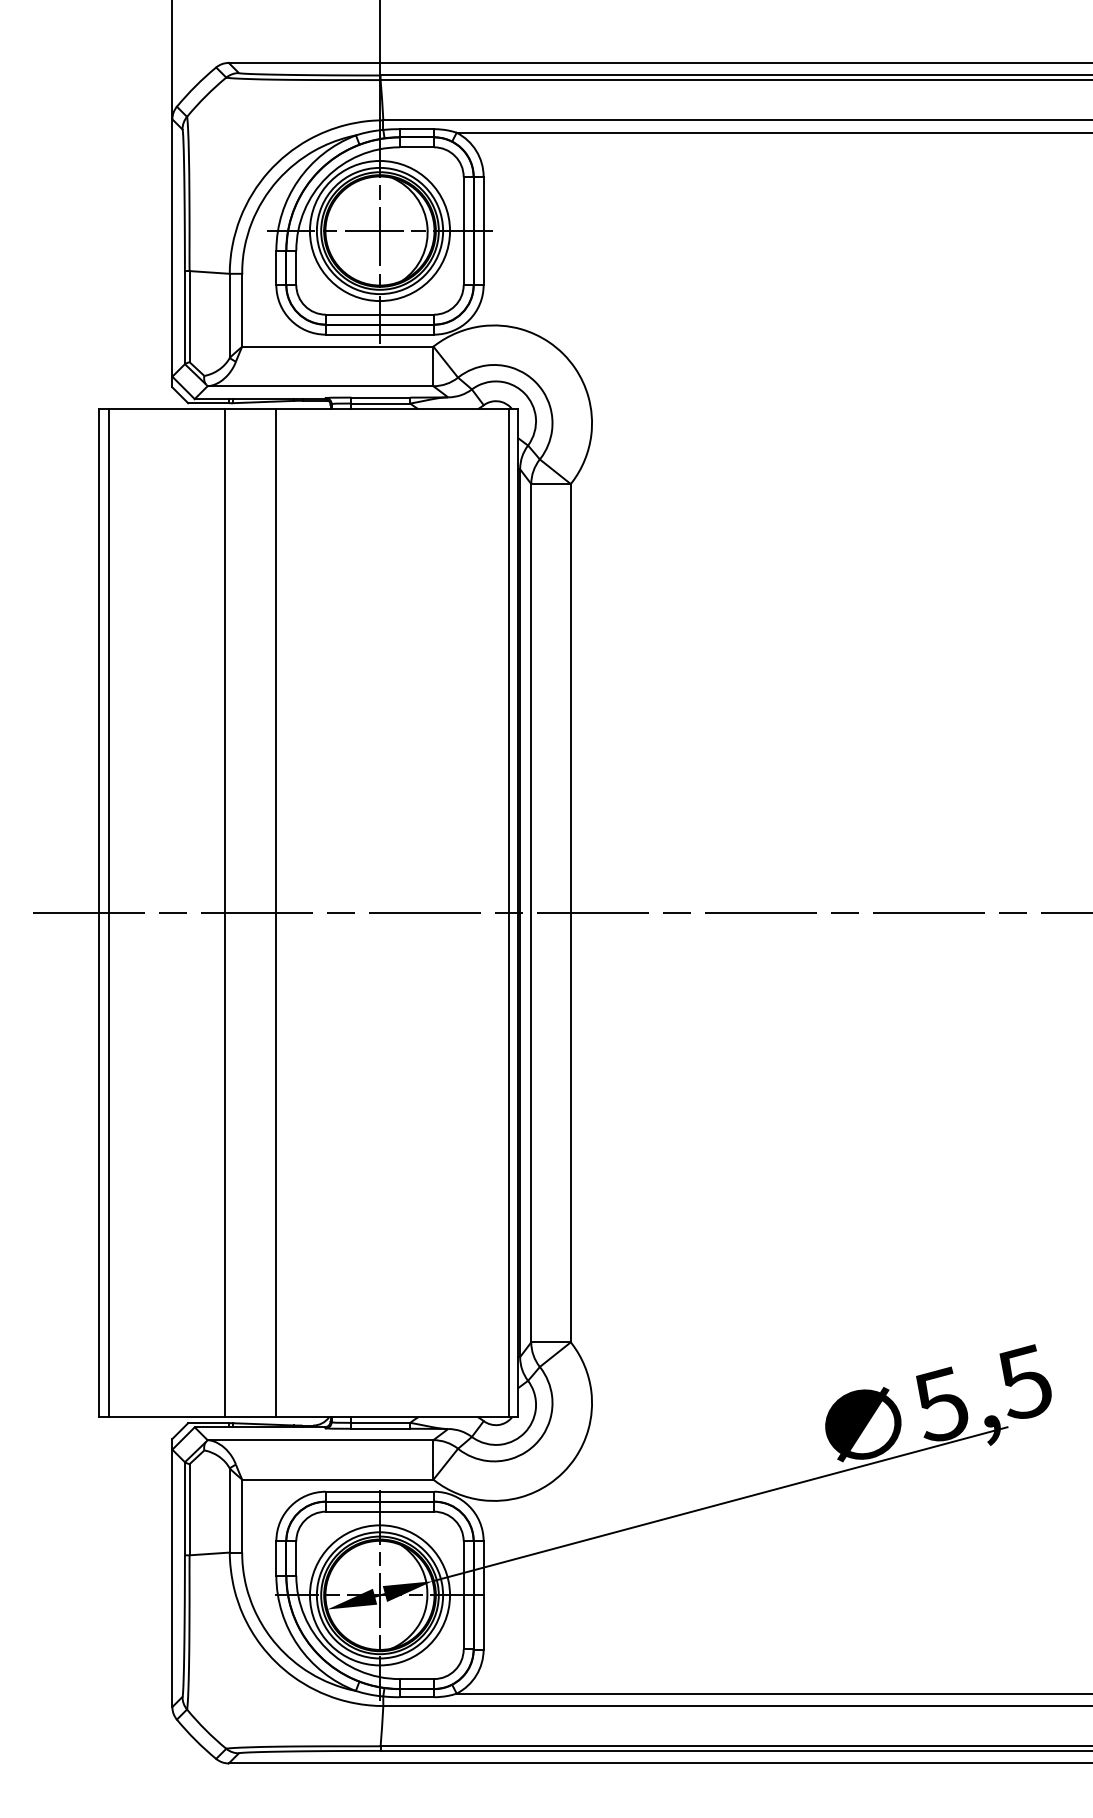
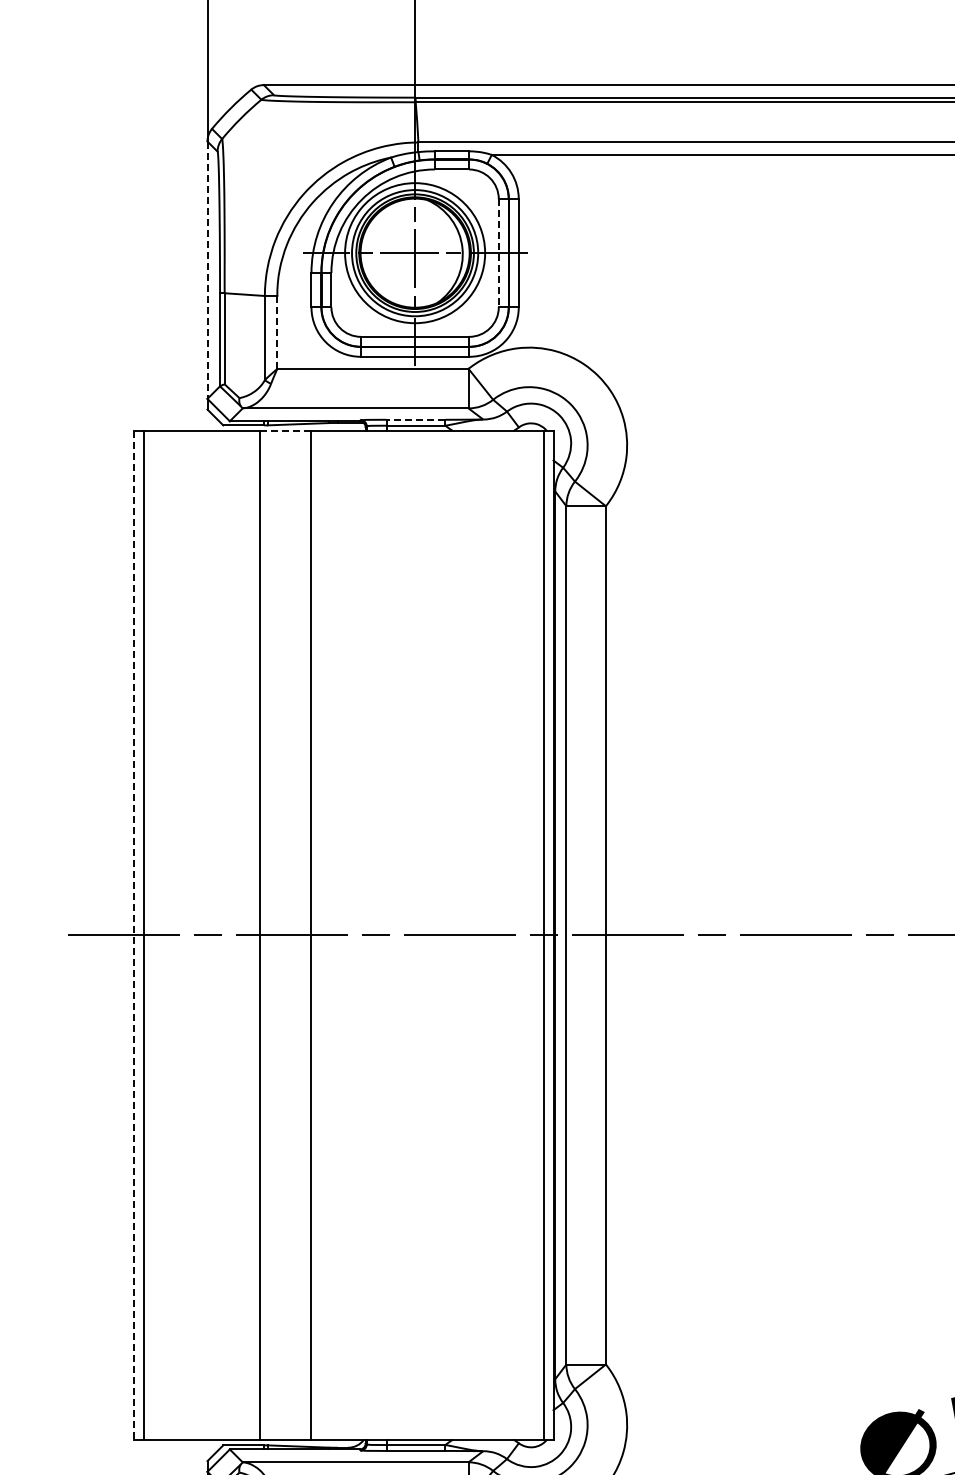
line: (463, 231) -> (498, 253), solid -> dashed
line: (172, 248) -> (207, 270), solid -> dashed
line: (242, 309) -> (277, 331), solid -> dashed
line: (380, 397) -> (415, 419), solid -> dashed
line: (250, 408) -> (285, 430), solid -> dashed
line: (99, 913) -> (134, 935), solid -> dashed

